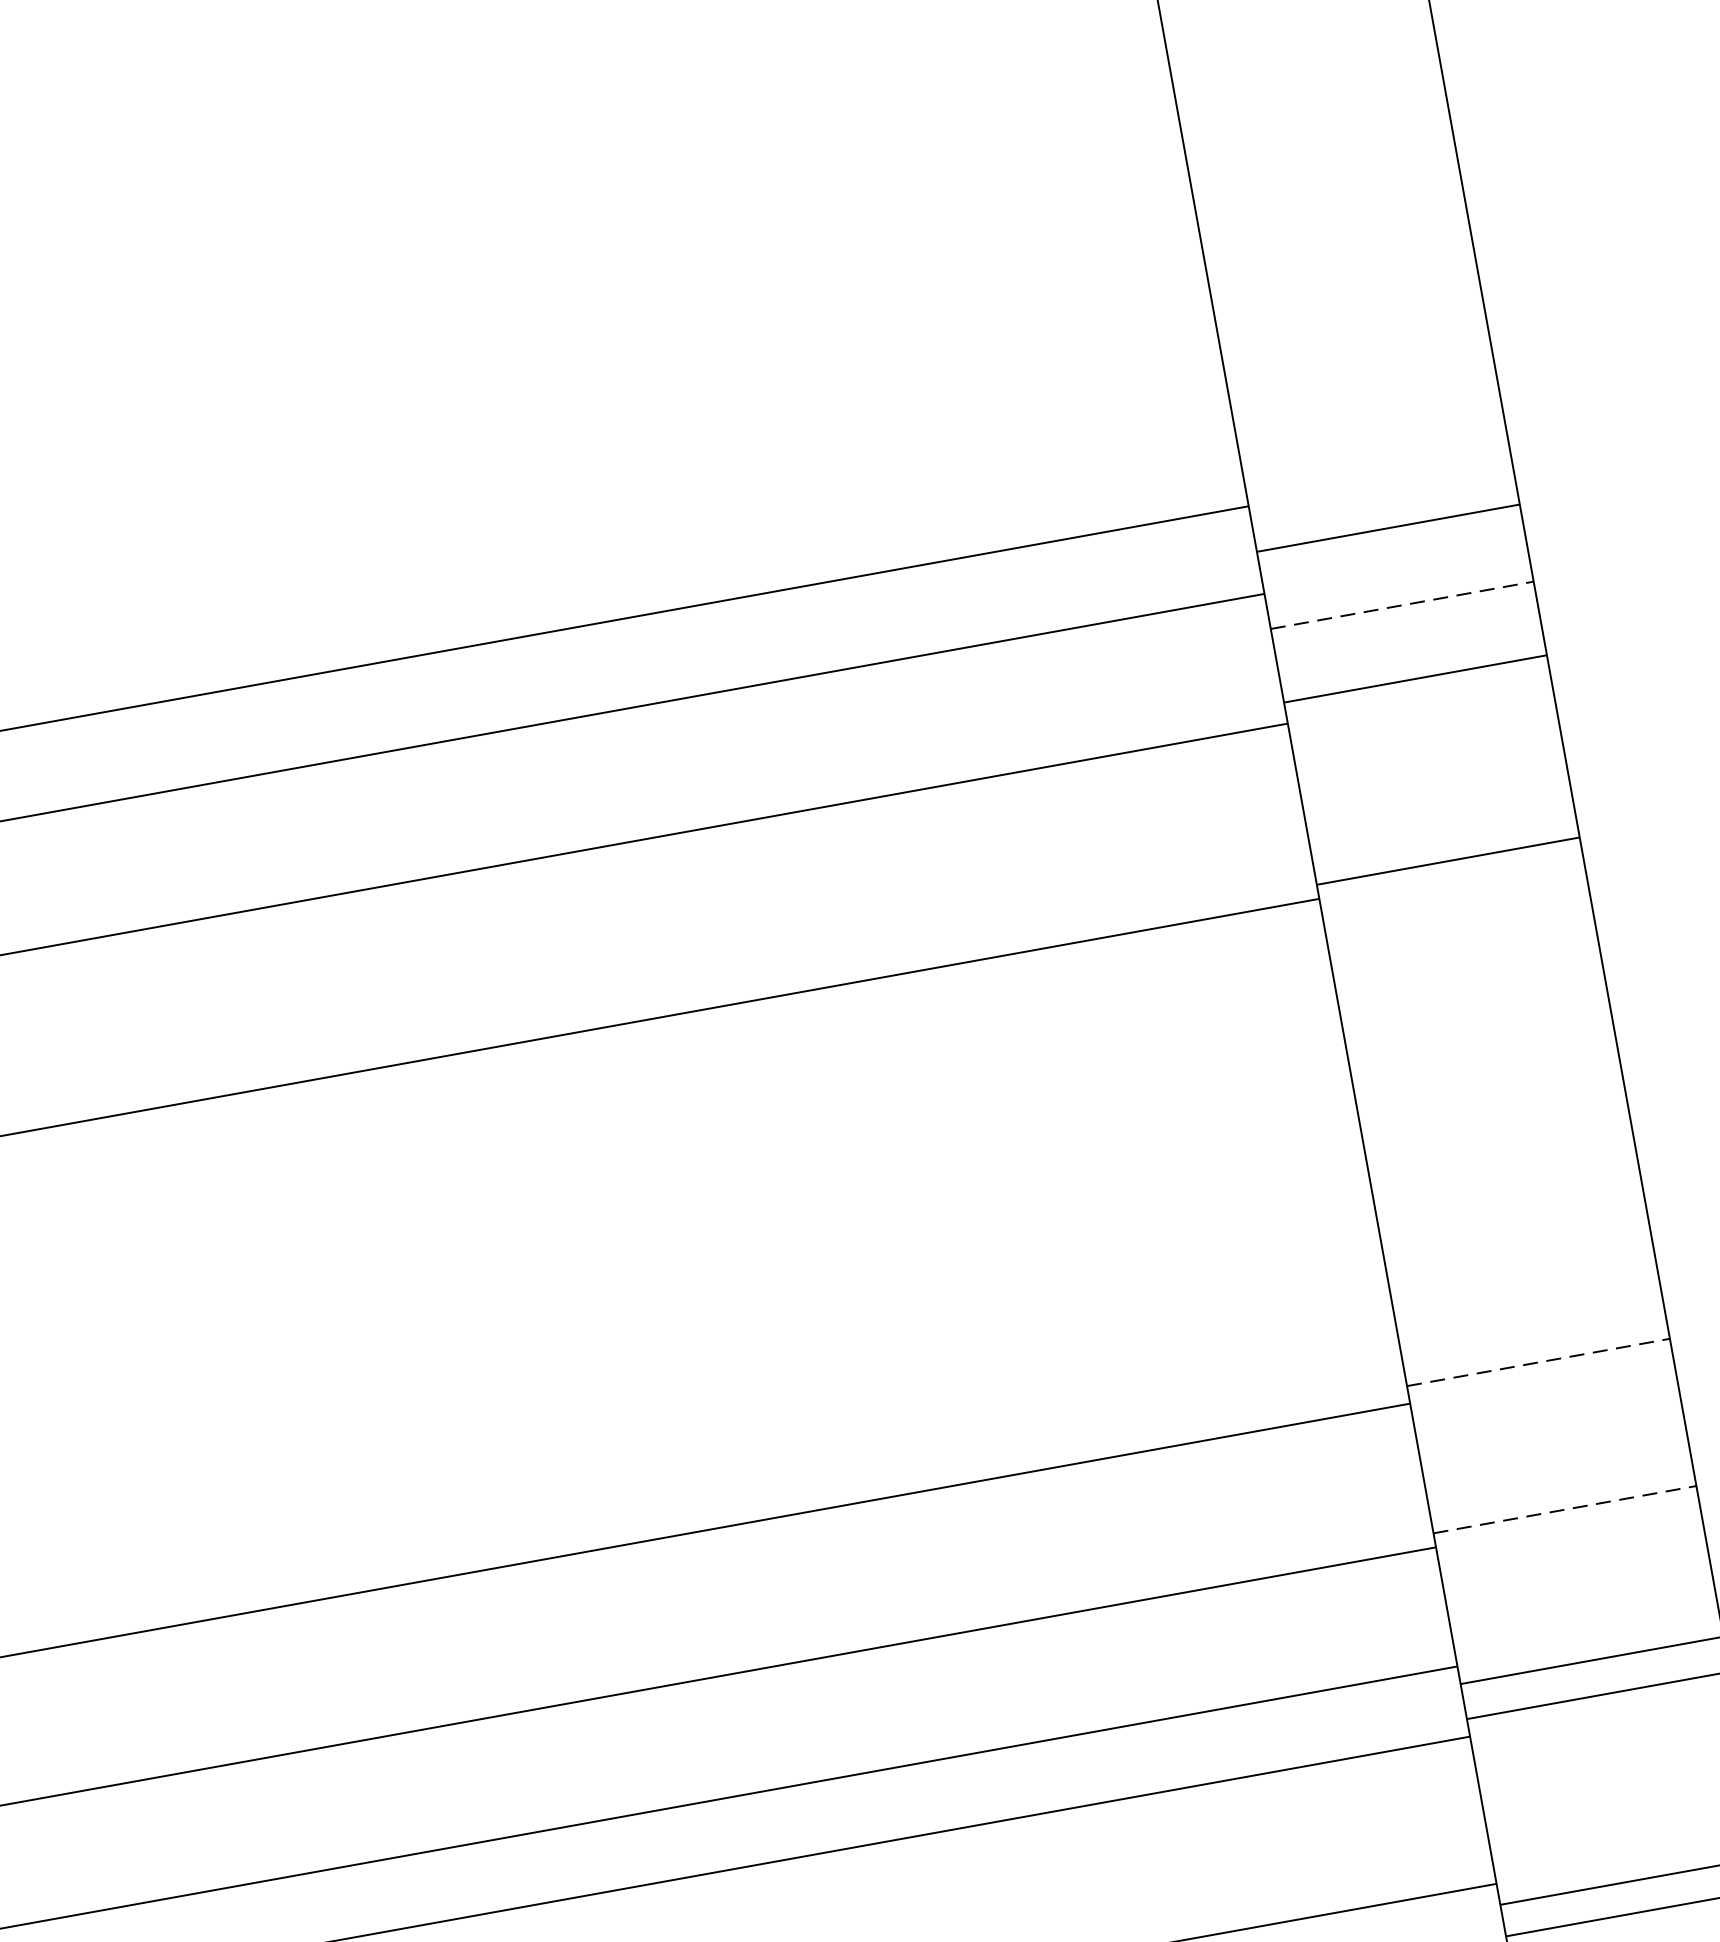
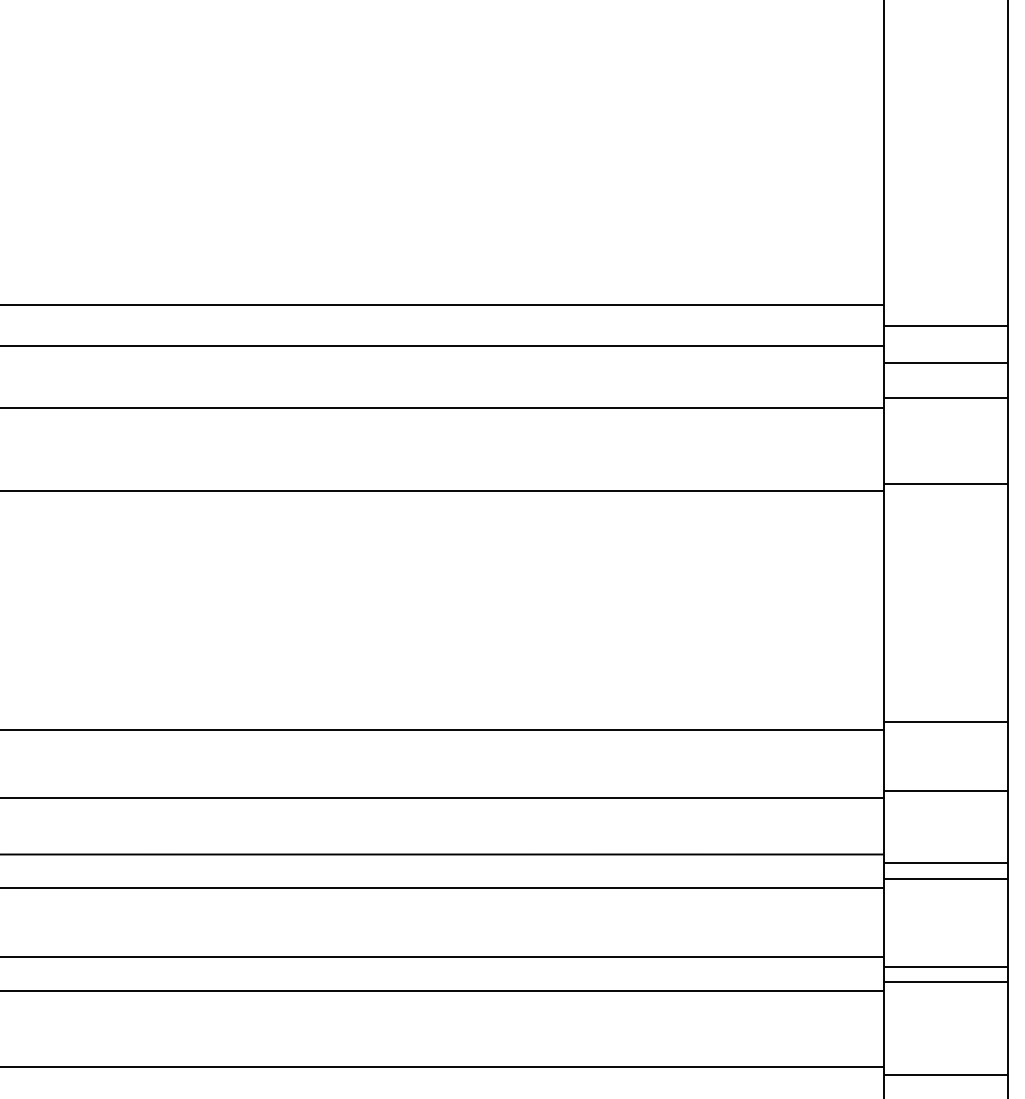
line: (1403, 604) -> (946, 362), dashed -> solid
line: (1539, 1361) -> (946, 721), dashed -> solid
line: (1566, 1509) -> (946, 791), dashed -> solid

